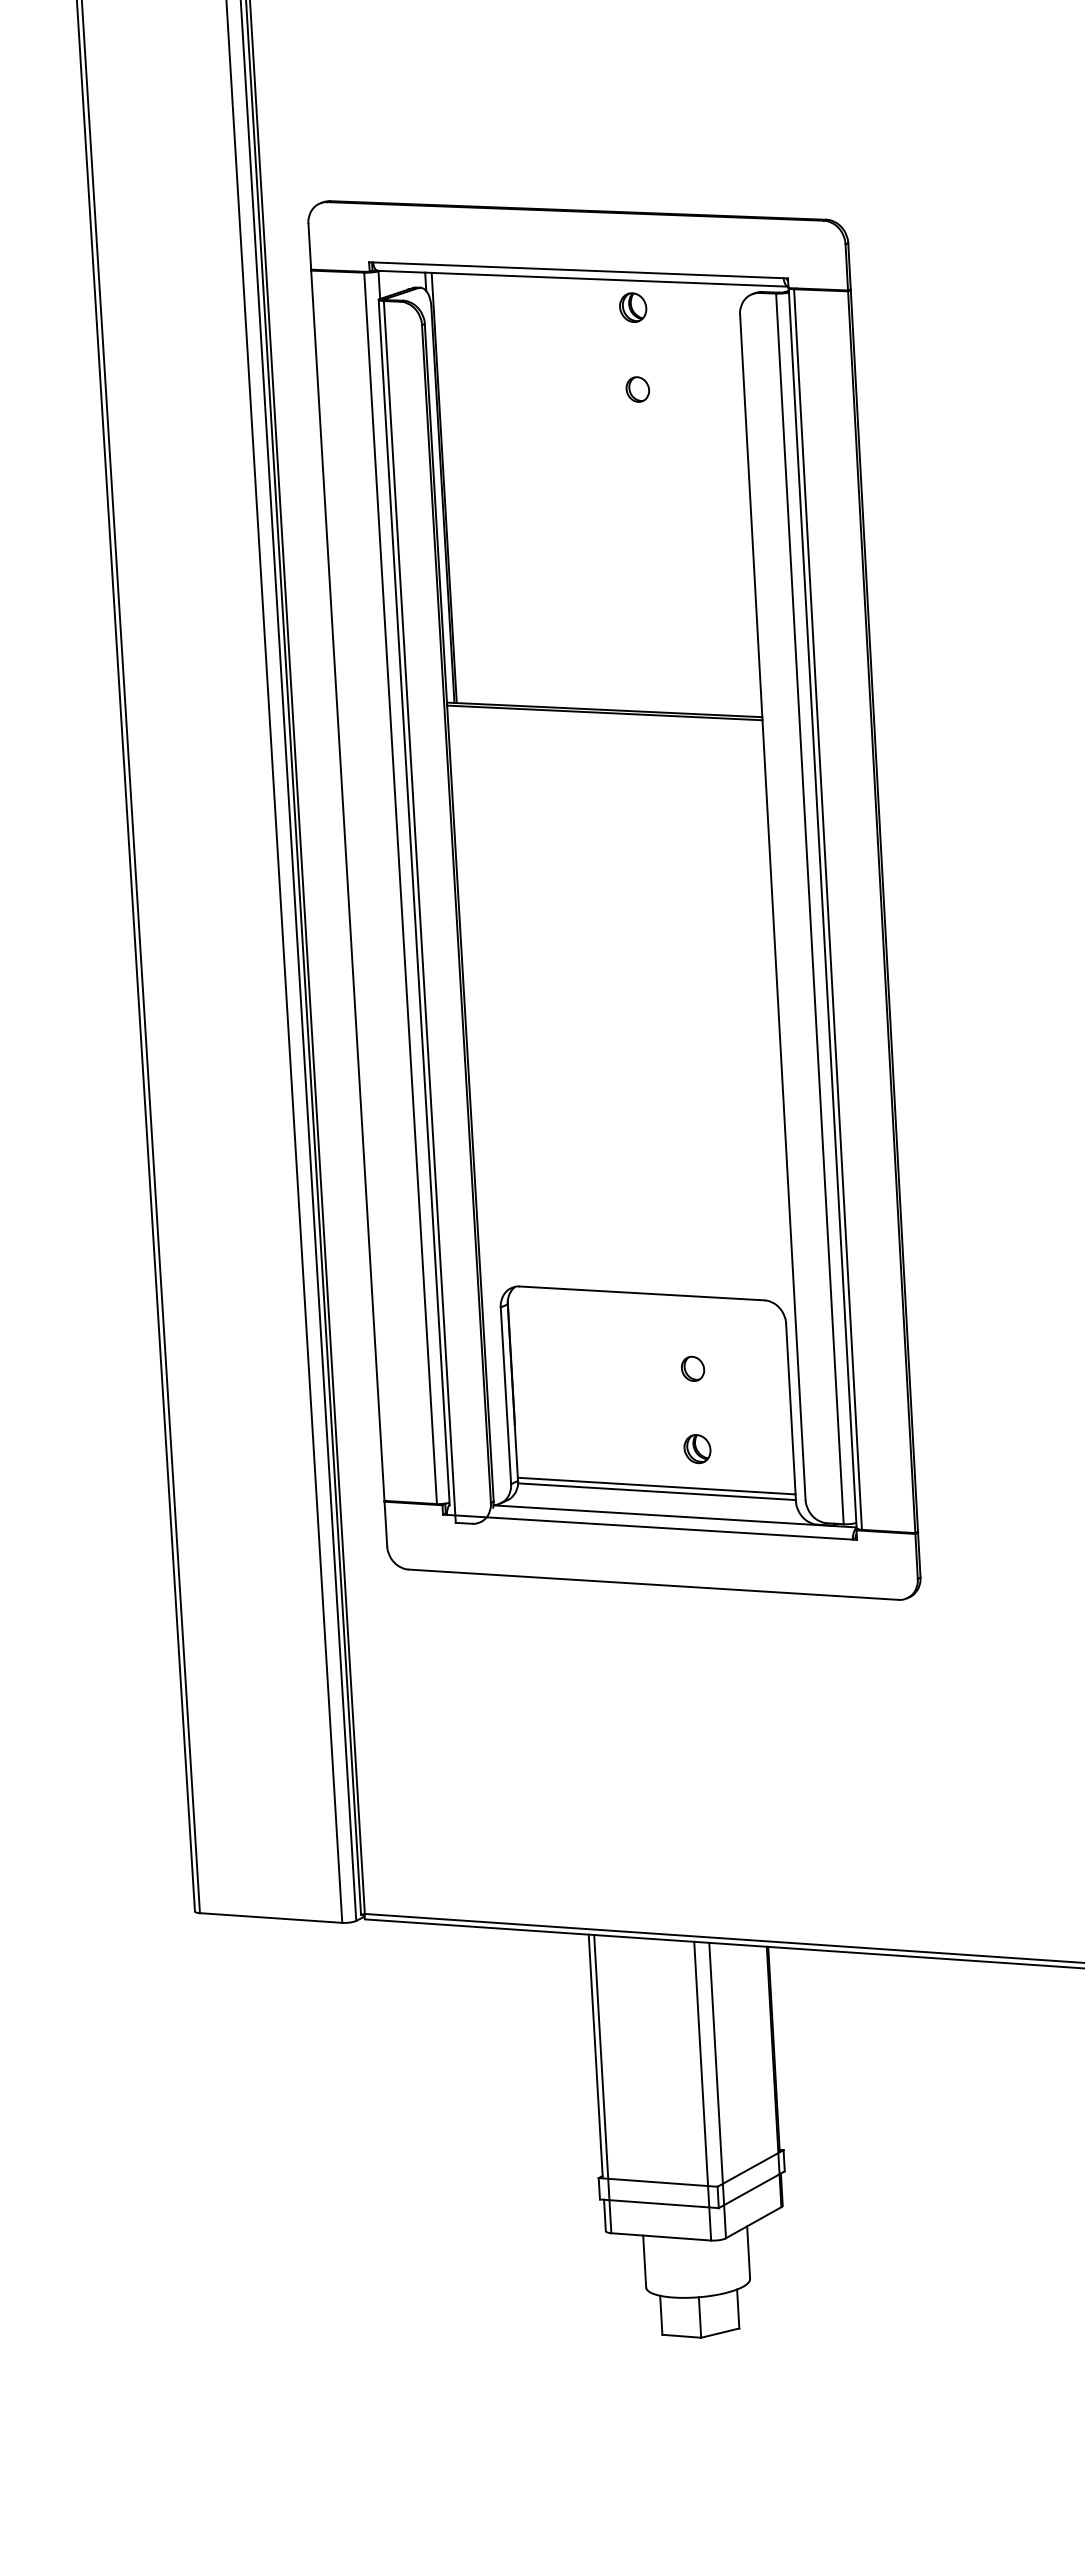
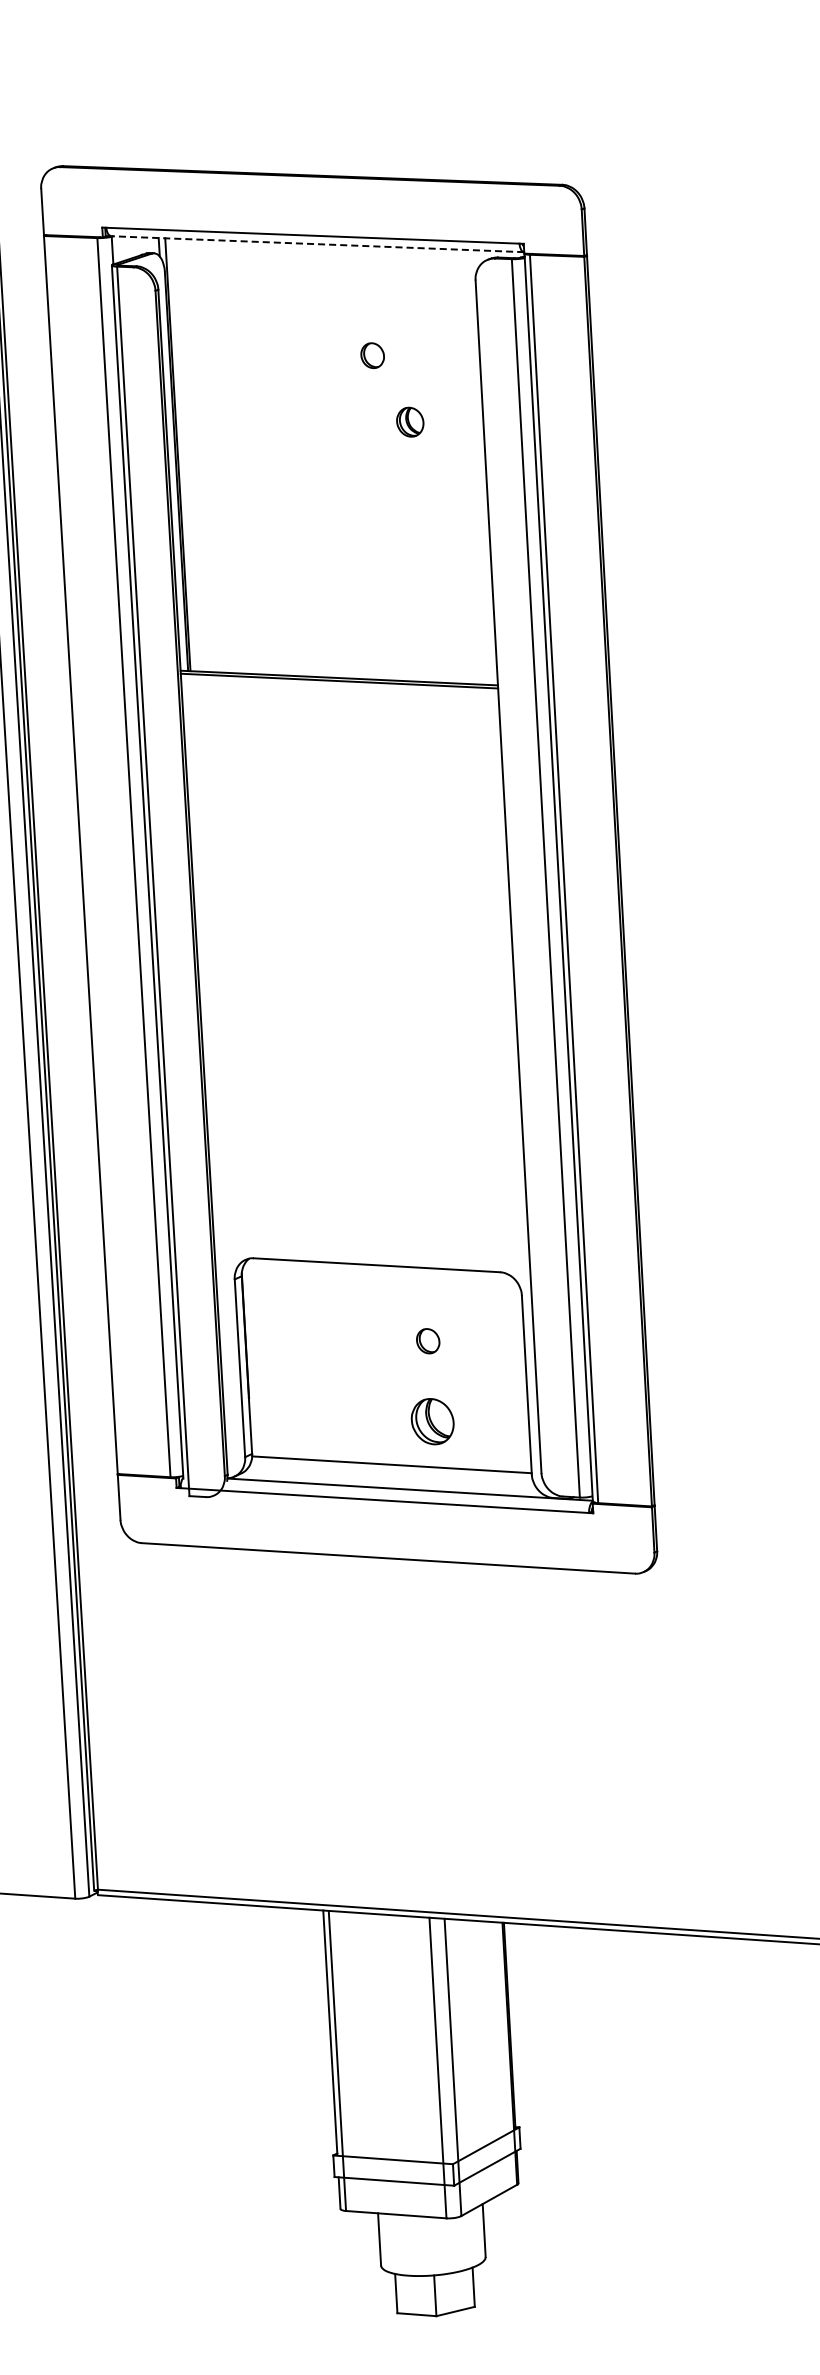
line: (582, 278) -> (317, 243), solid -> dashed
part: (633, 307) -> (410, 422), moved
part: (697, 1449) -> (432, 1422), size x1.6
line: (656, 1485) -> (391, 1458), removed

